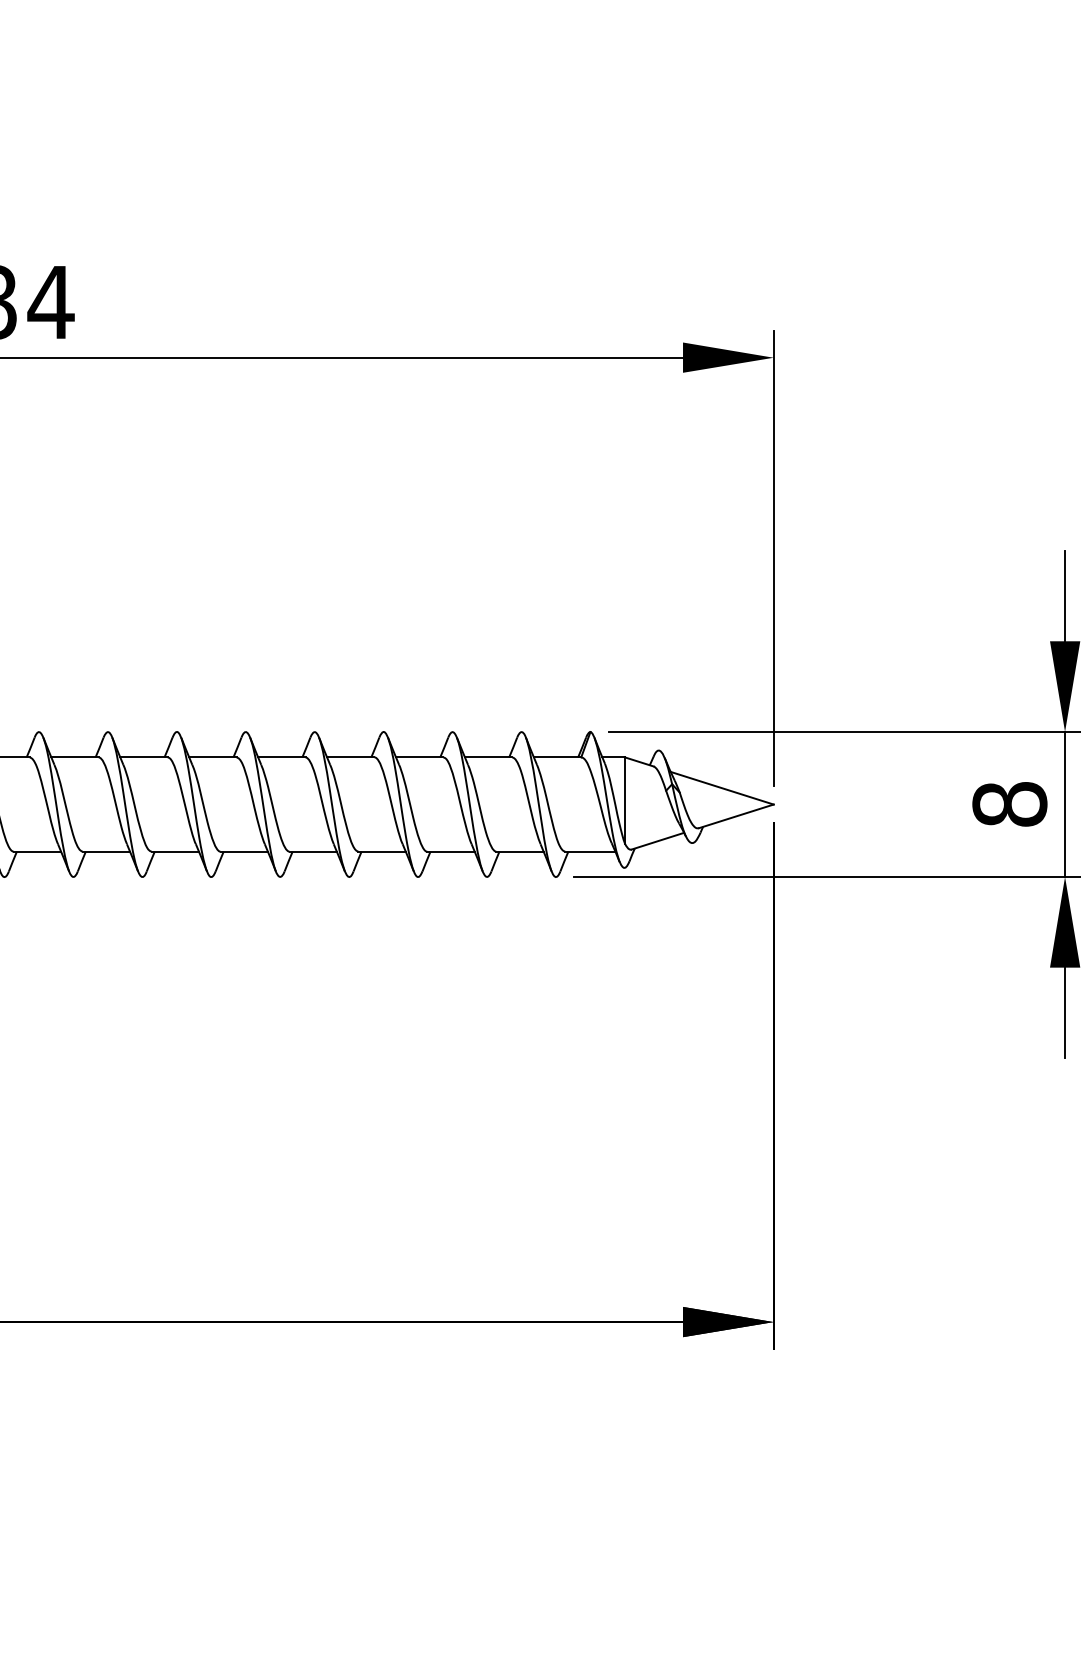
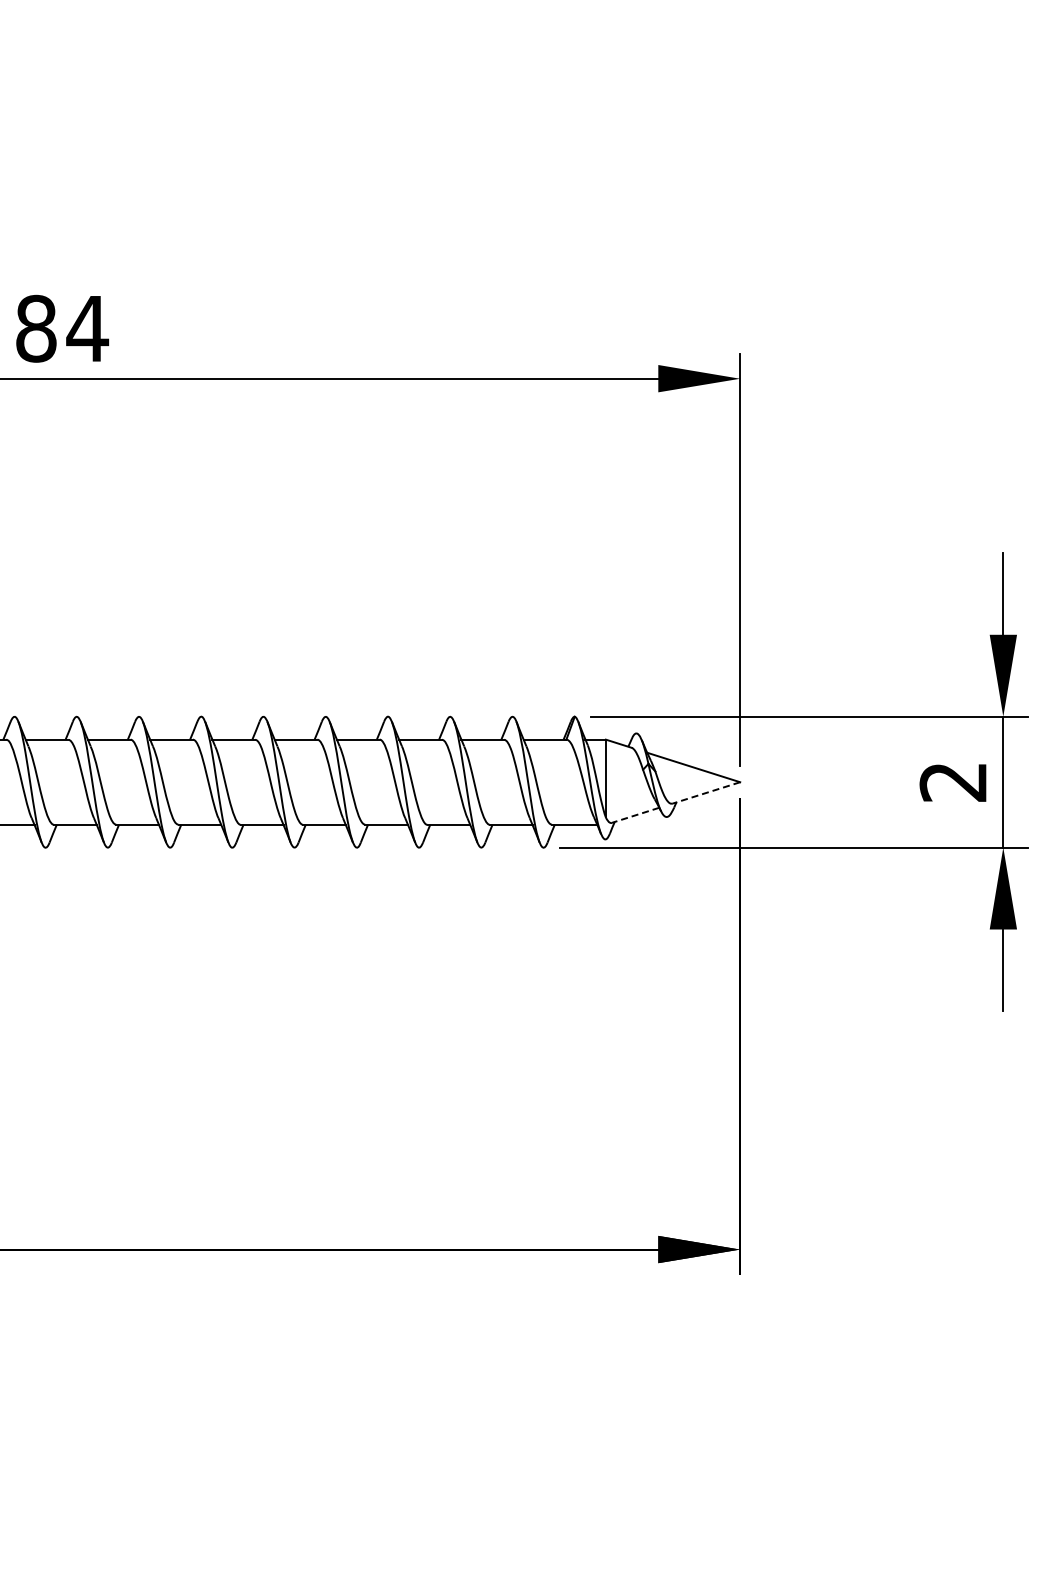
text: (1009, 803) -> (953, 781), 8 -> 2
line: (736, 817) -> (706, 793), solid -> dashed
line: (657, 841) -> (635, 815), solid -> dashed

